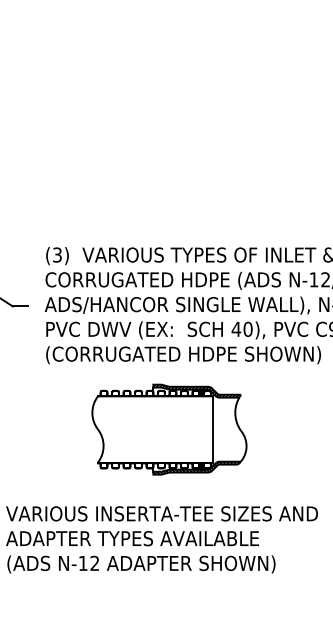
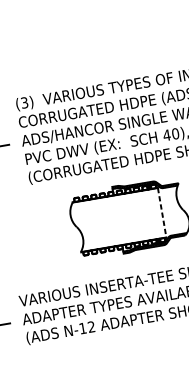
line: (212, 430) -> (162, 213), solid -> dashed

